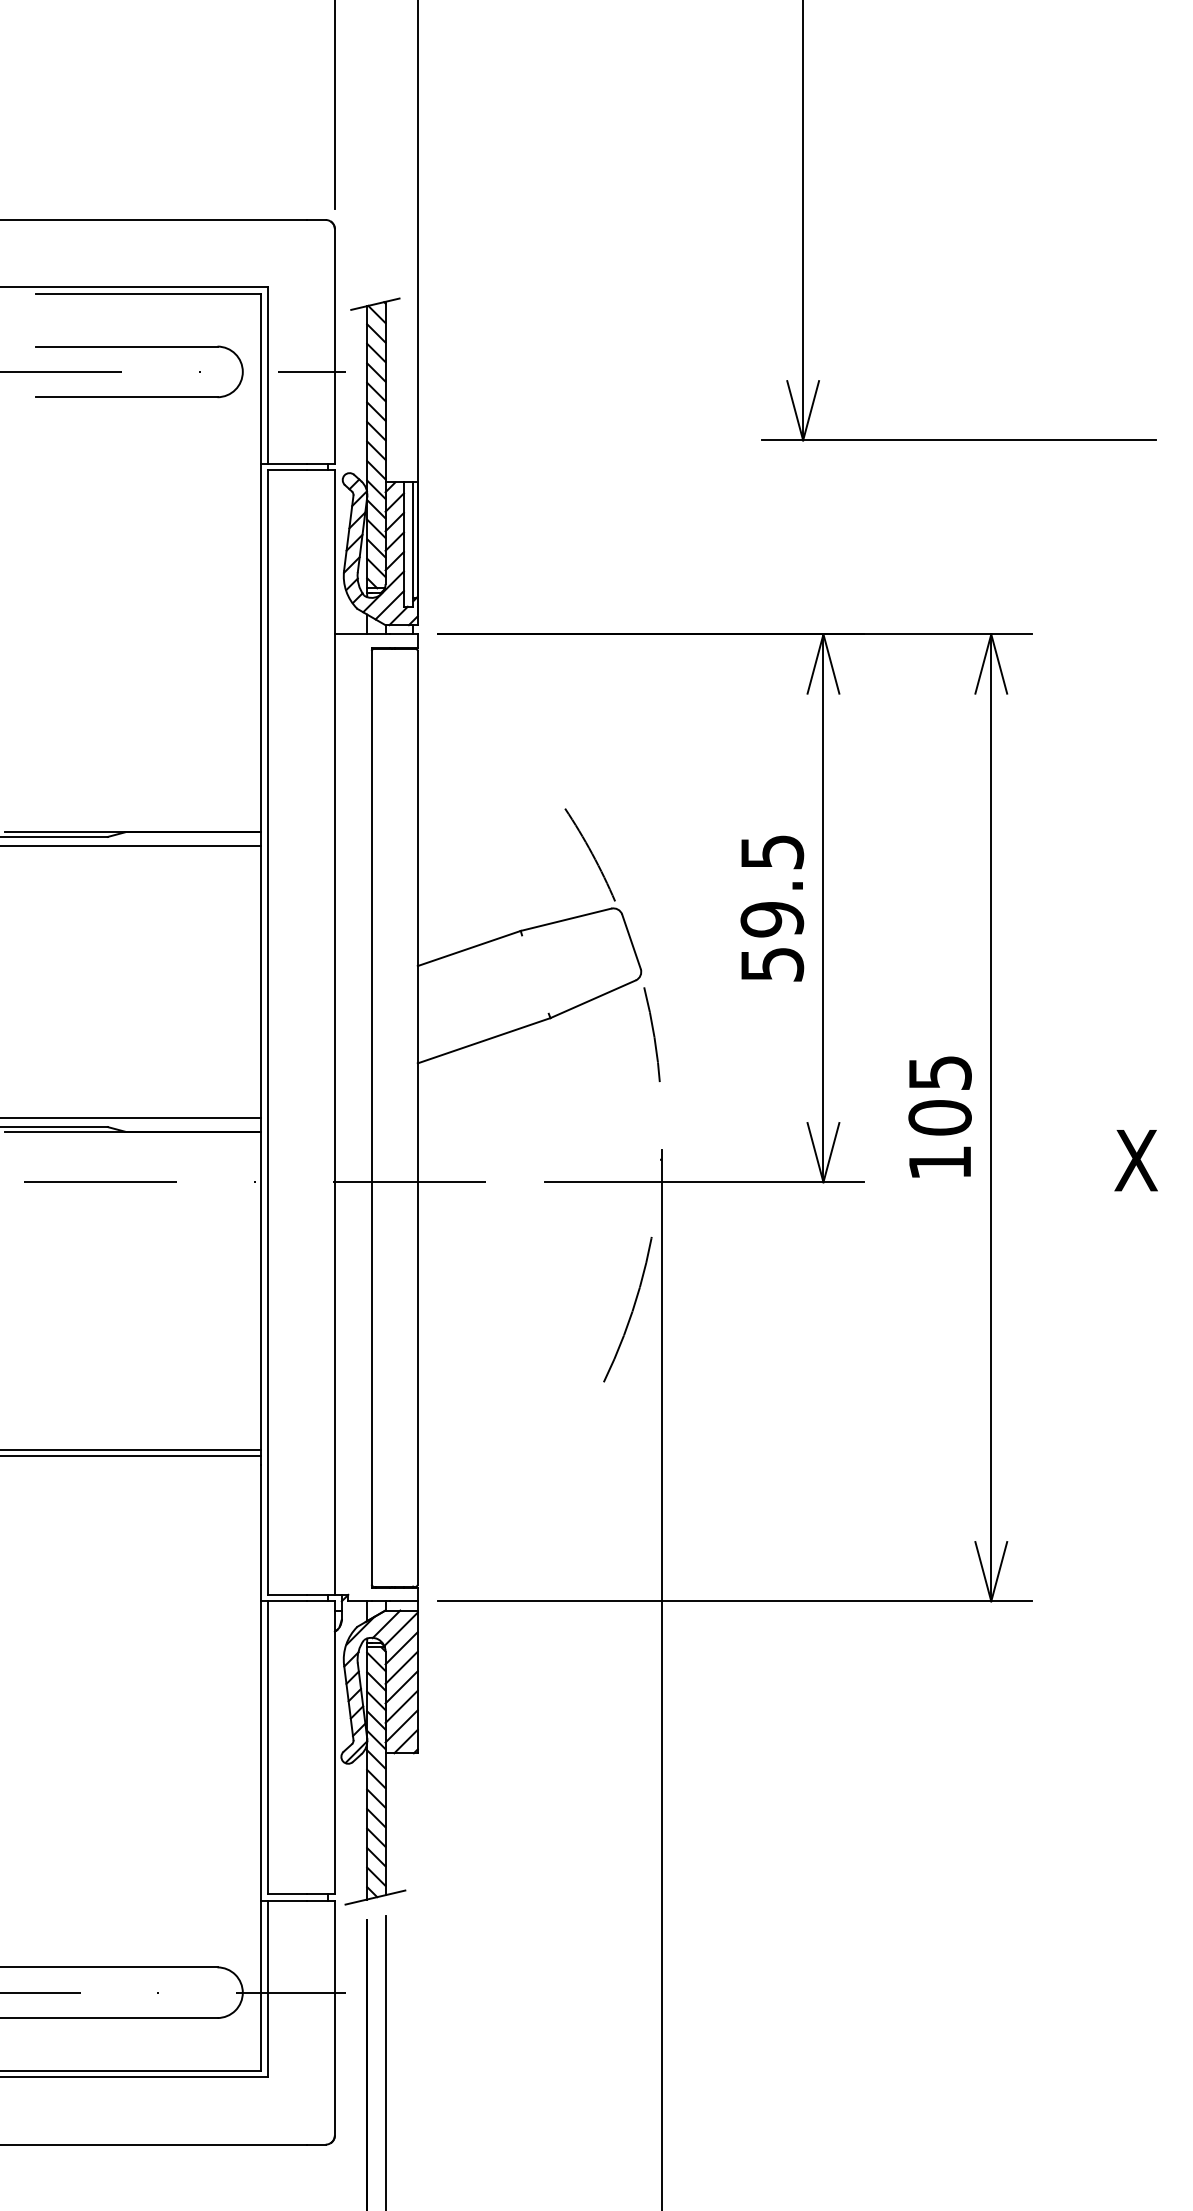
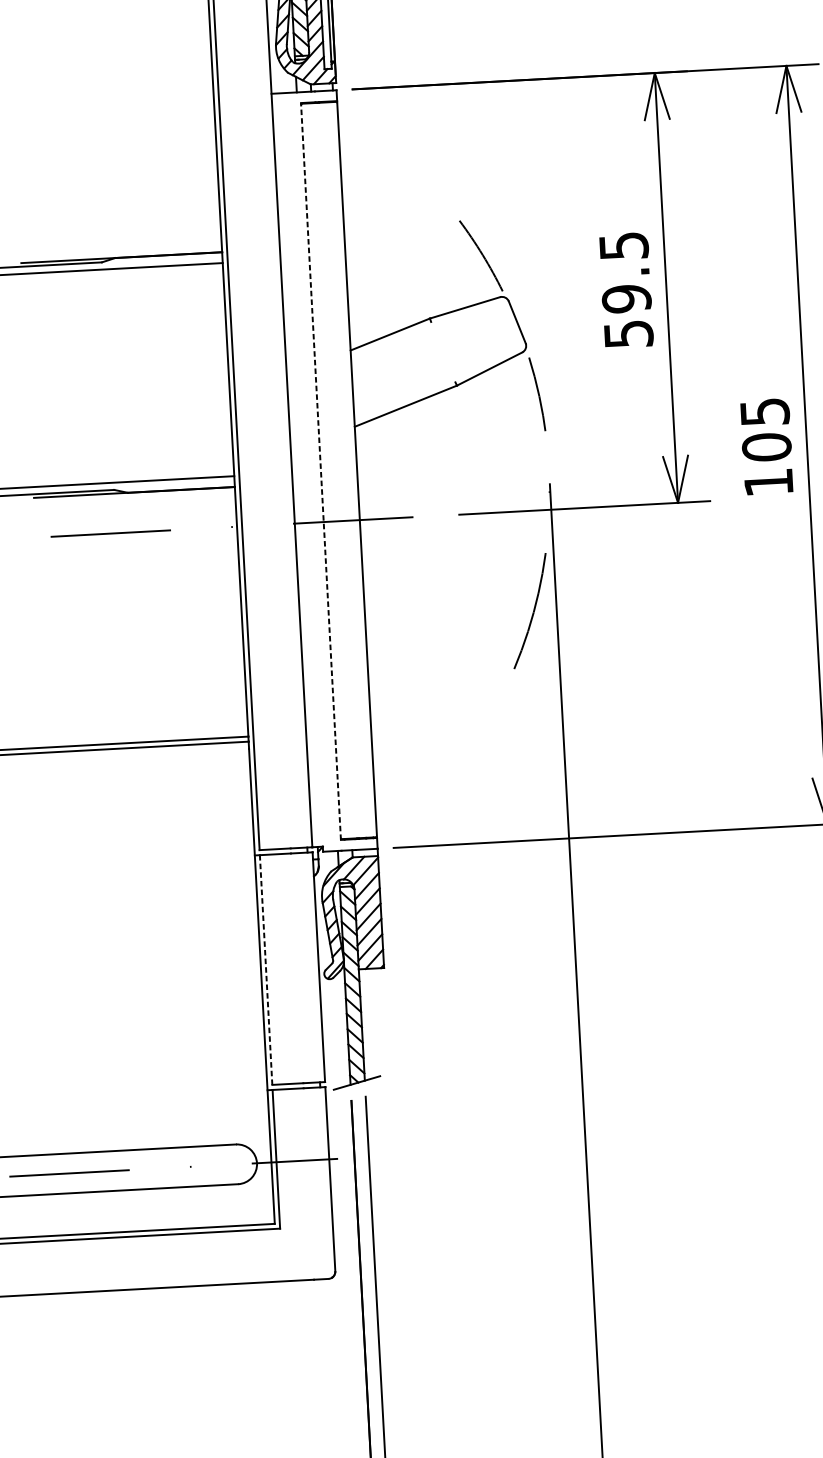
line: (371, 1117) -> (320, 471), solid -> dashed
line: (267, 1747) -> (265, 969), solid -> dashed

